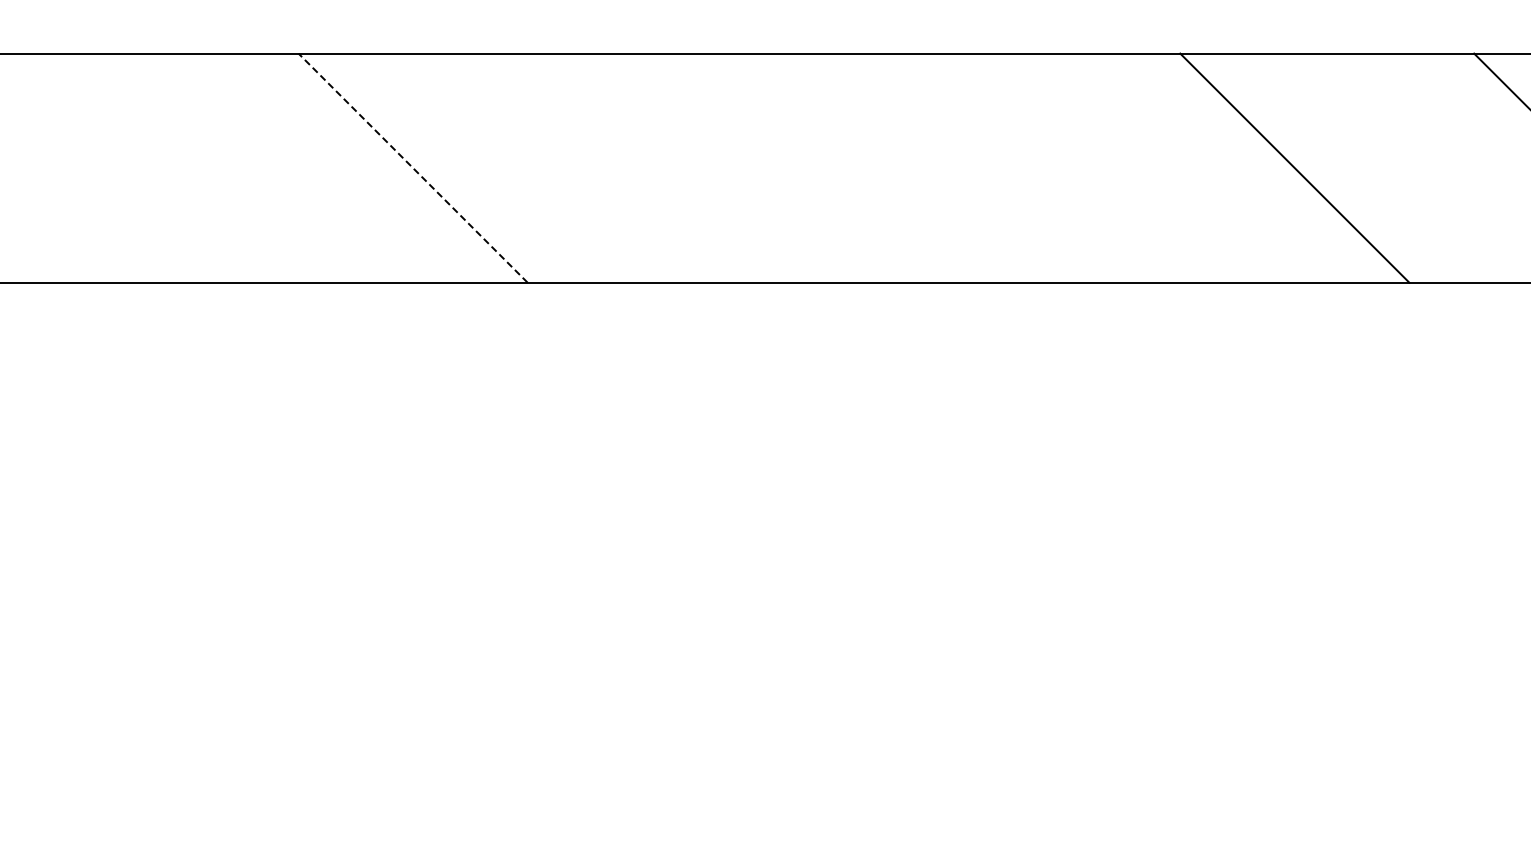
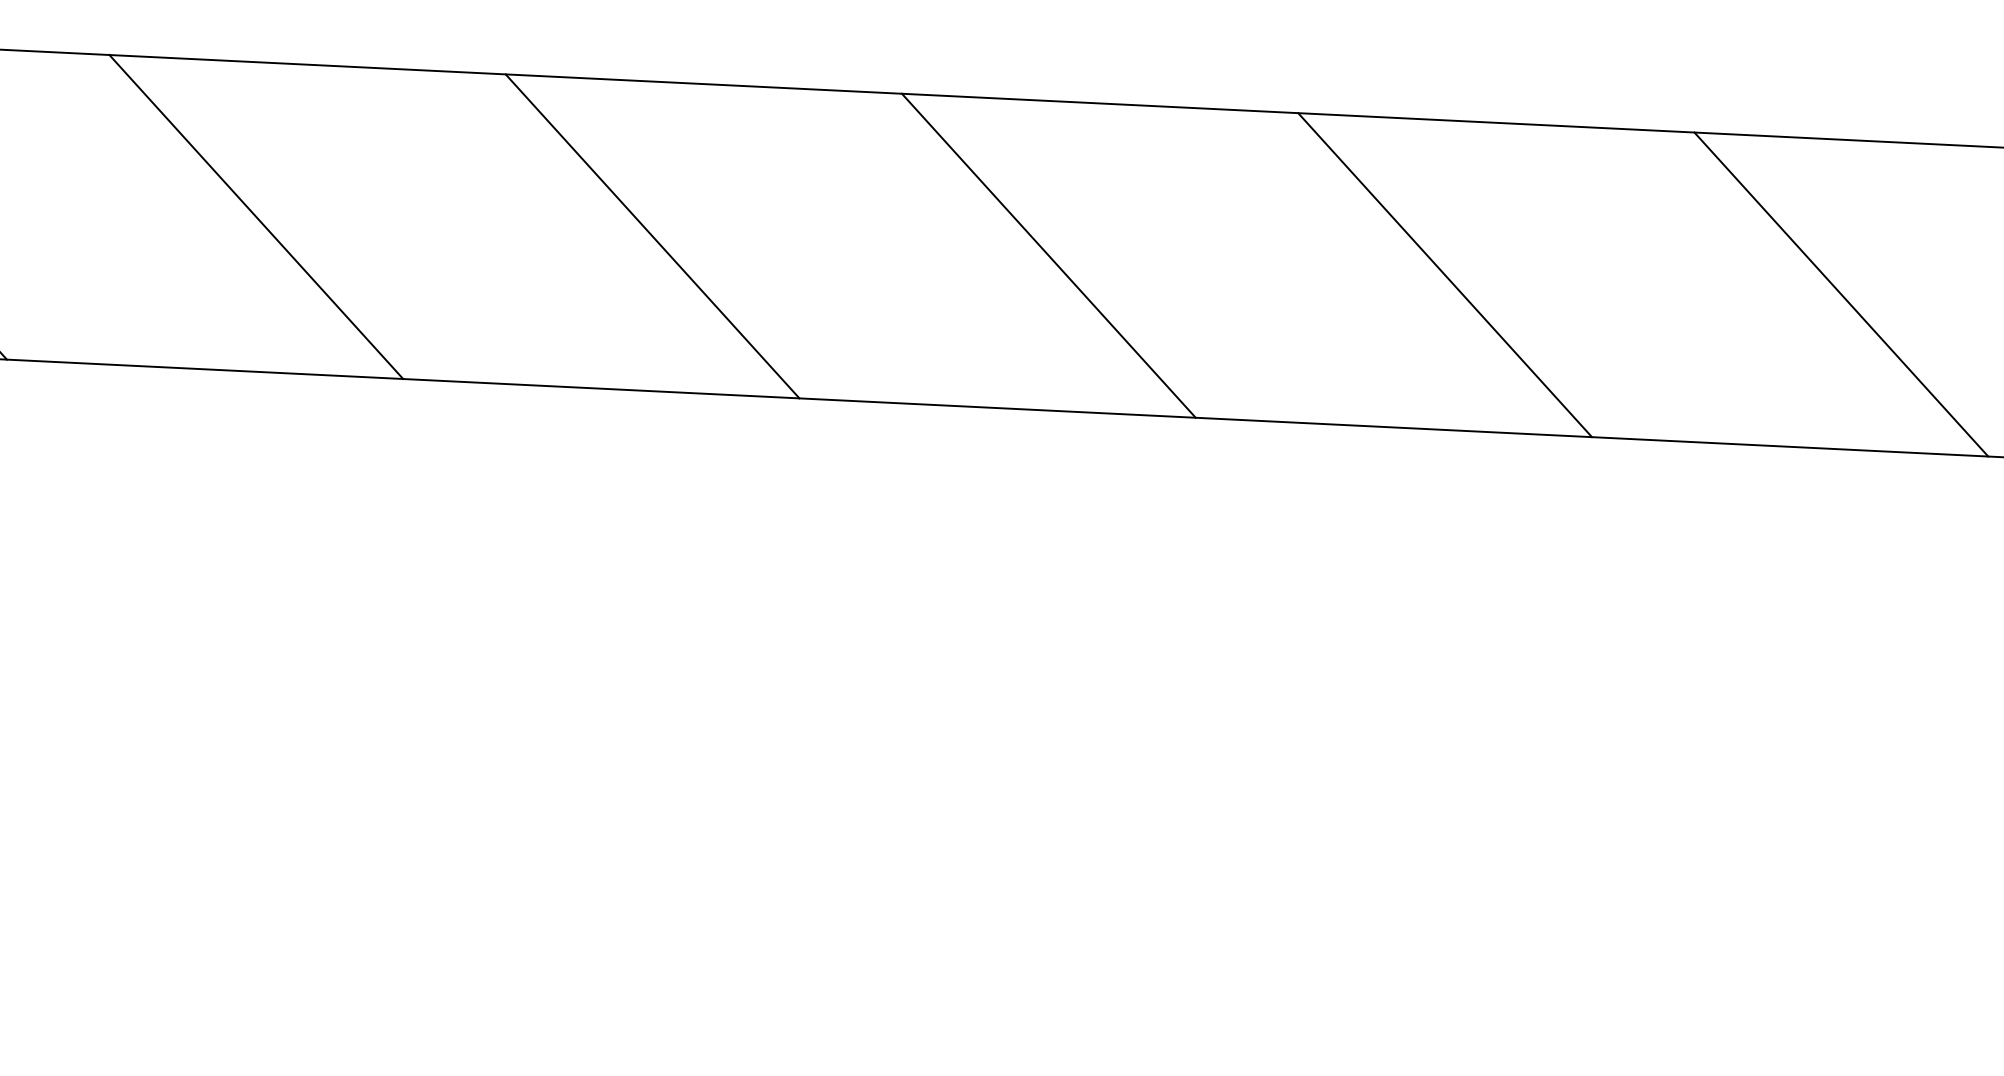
line: (118, 167) -> (255, 216), added
line: (706, 167) -> (1048, 254), added
line: (1000, 167) -> (1444, 274), added
line: (413, 168) -> (653, 236), dashed -> solid

